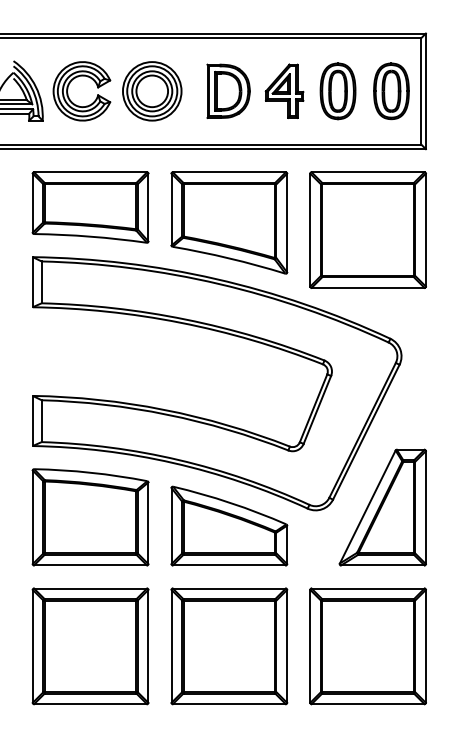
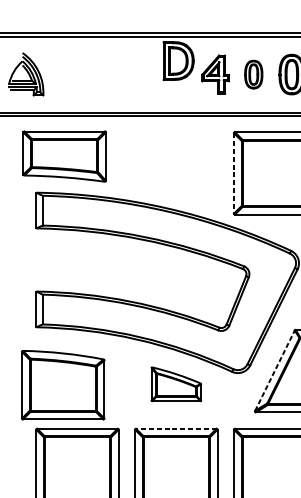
part: (68, 89) -> (61, 73), removed
part: (228, 90) -> (178, 60), moved
part: (152, 91) -> (121, 74), removed
part: (337, 91) -> (253, 74), size x0.7
part: (90, 207) -> (64, 156), moved
part: (229, 222) -> (176, 168), removed
line: (310, 230) -> (234, 173), solid -> dashed
line: (367, 507) -> (274, 371), solid -> dashed
part: (90, 517) -> (63, 385), moved
part: (229, 525) -> (176, 383), size x0.6
line: (228, 588) -> (175, 428), solid -> dashed

